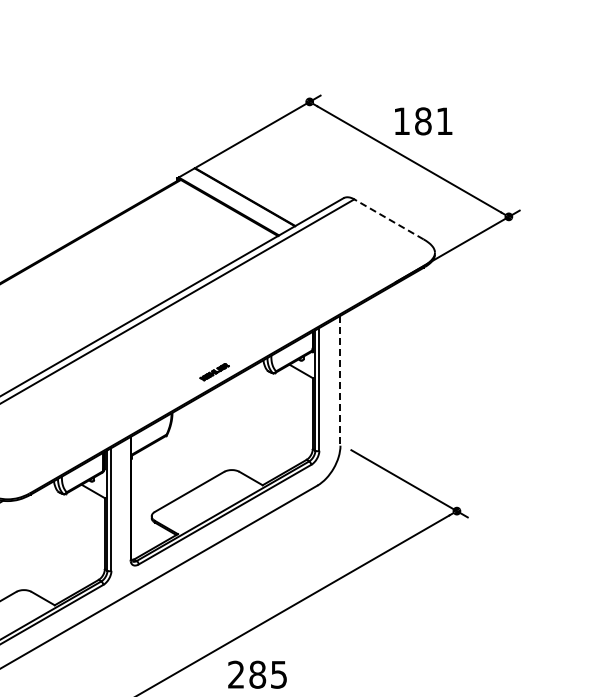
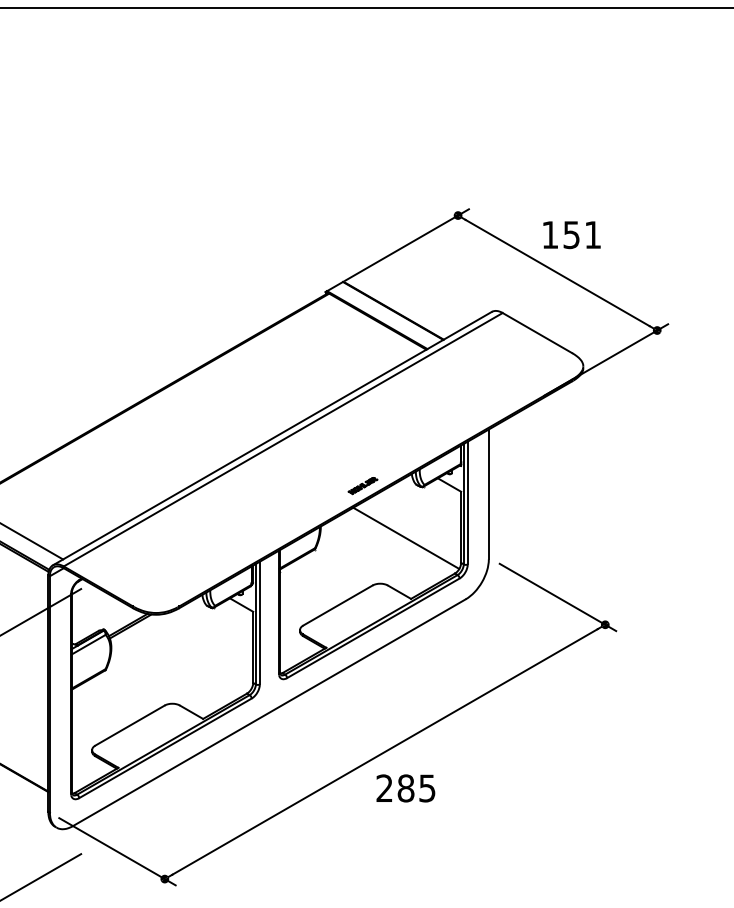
text: (423, 121) -> (571, 235), 181 -> 151
line: (388, 218) -> (536, 332), dashed -> solid
line: (340, 380) -> (488, 494), dashed -> solid
line: (258, 423) -> (406, 537), added

